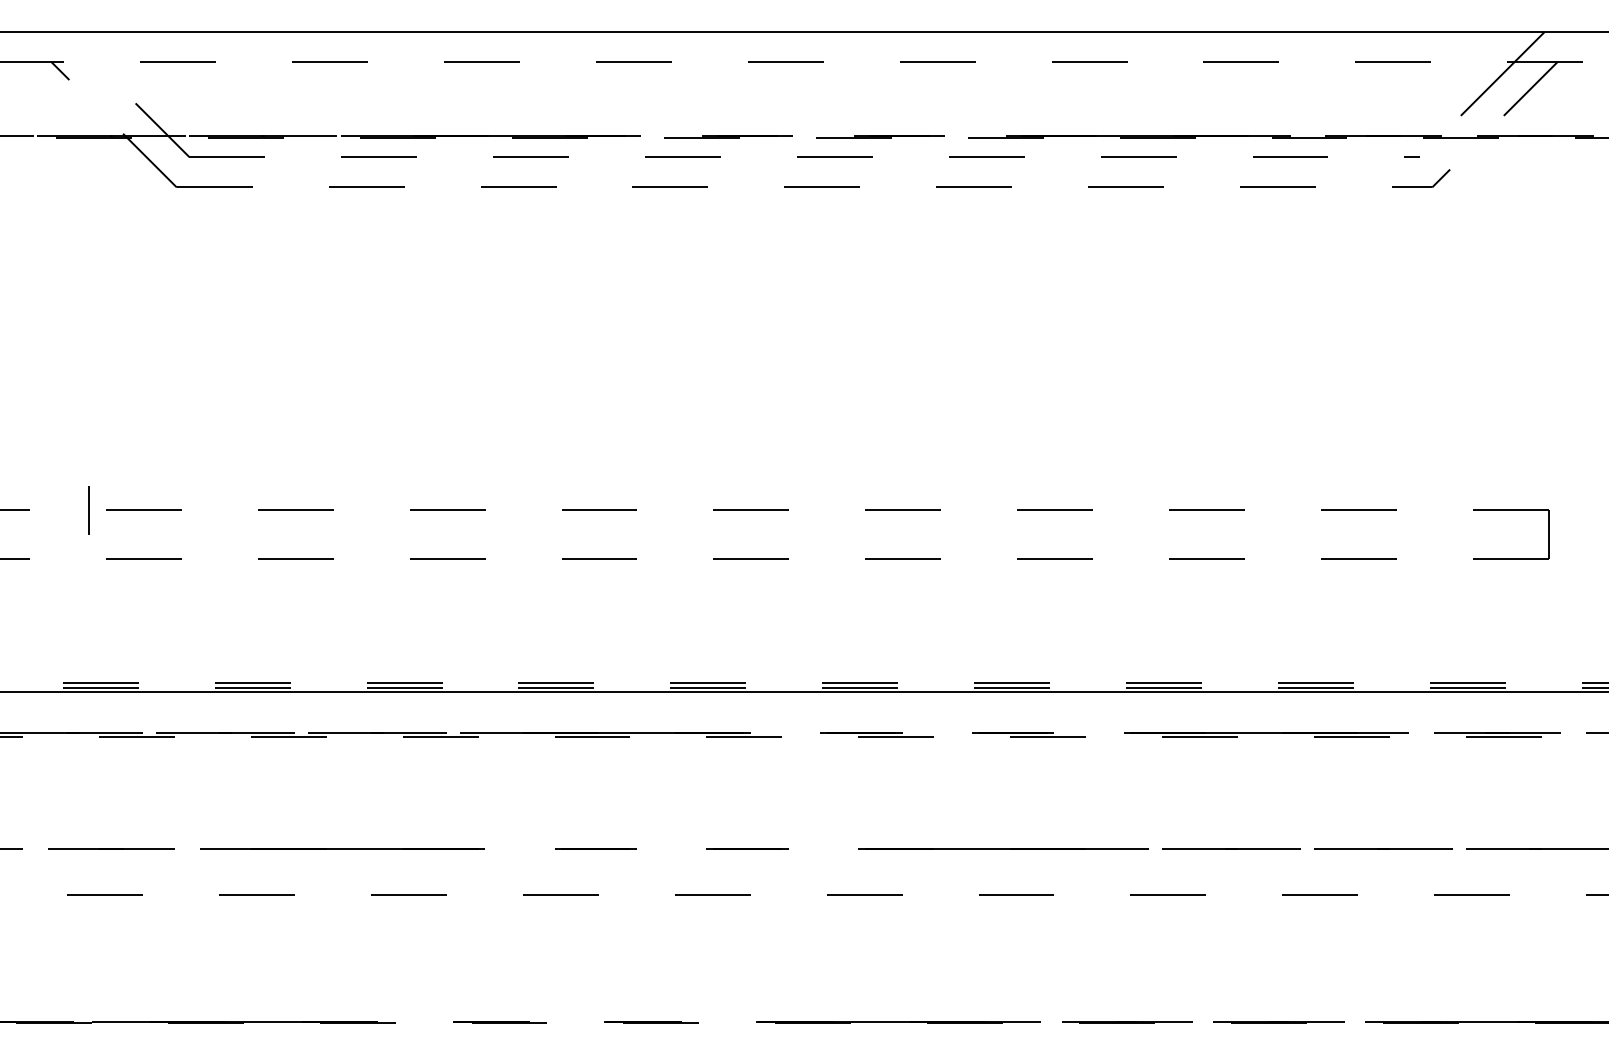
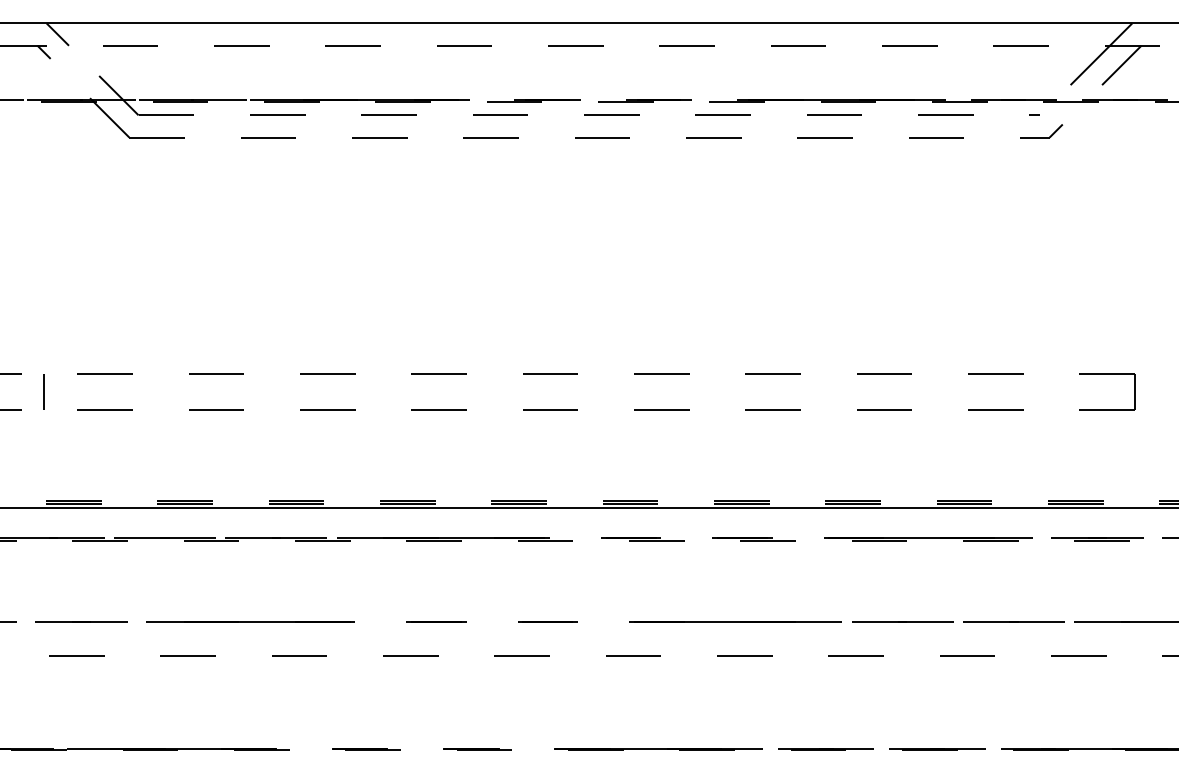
line: (79, 46) -> (58, 34), added
line: (88, 510) -> (43, 391), moved

